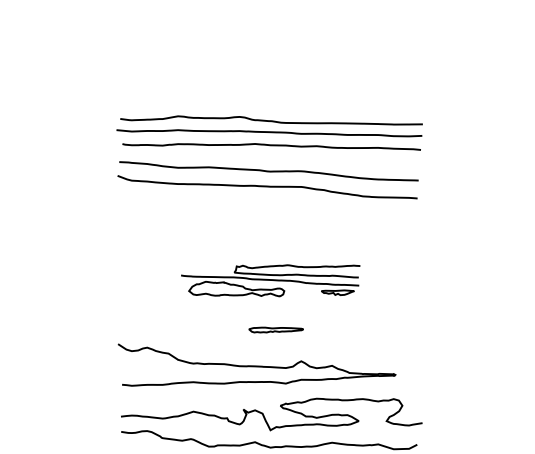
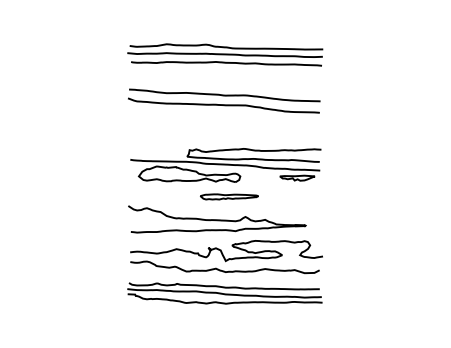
part: (270, 132) -> (225, 54), moved
part: (270, 280) -> (225, 165), size x1.67
part: (276, 329) -> (229, 196), size x1.67

